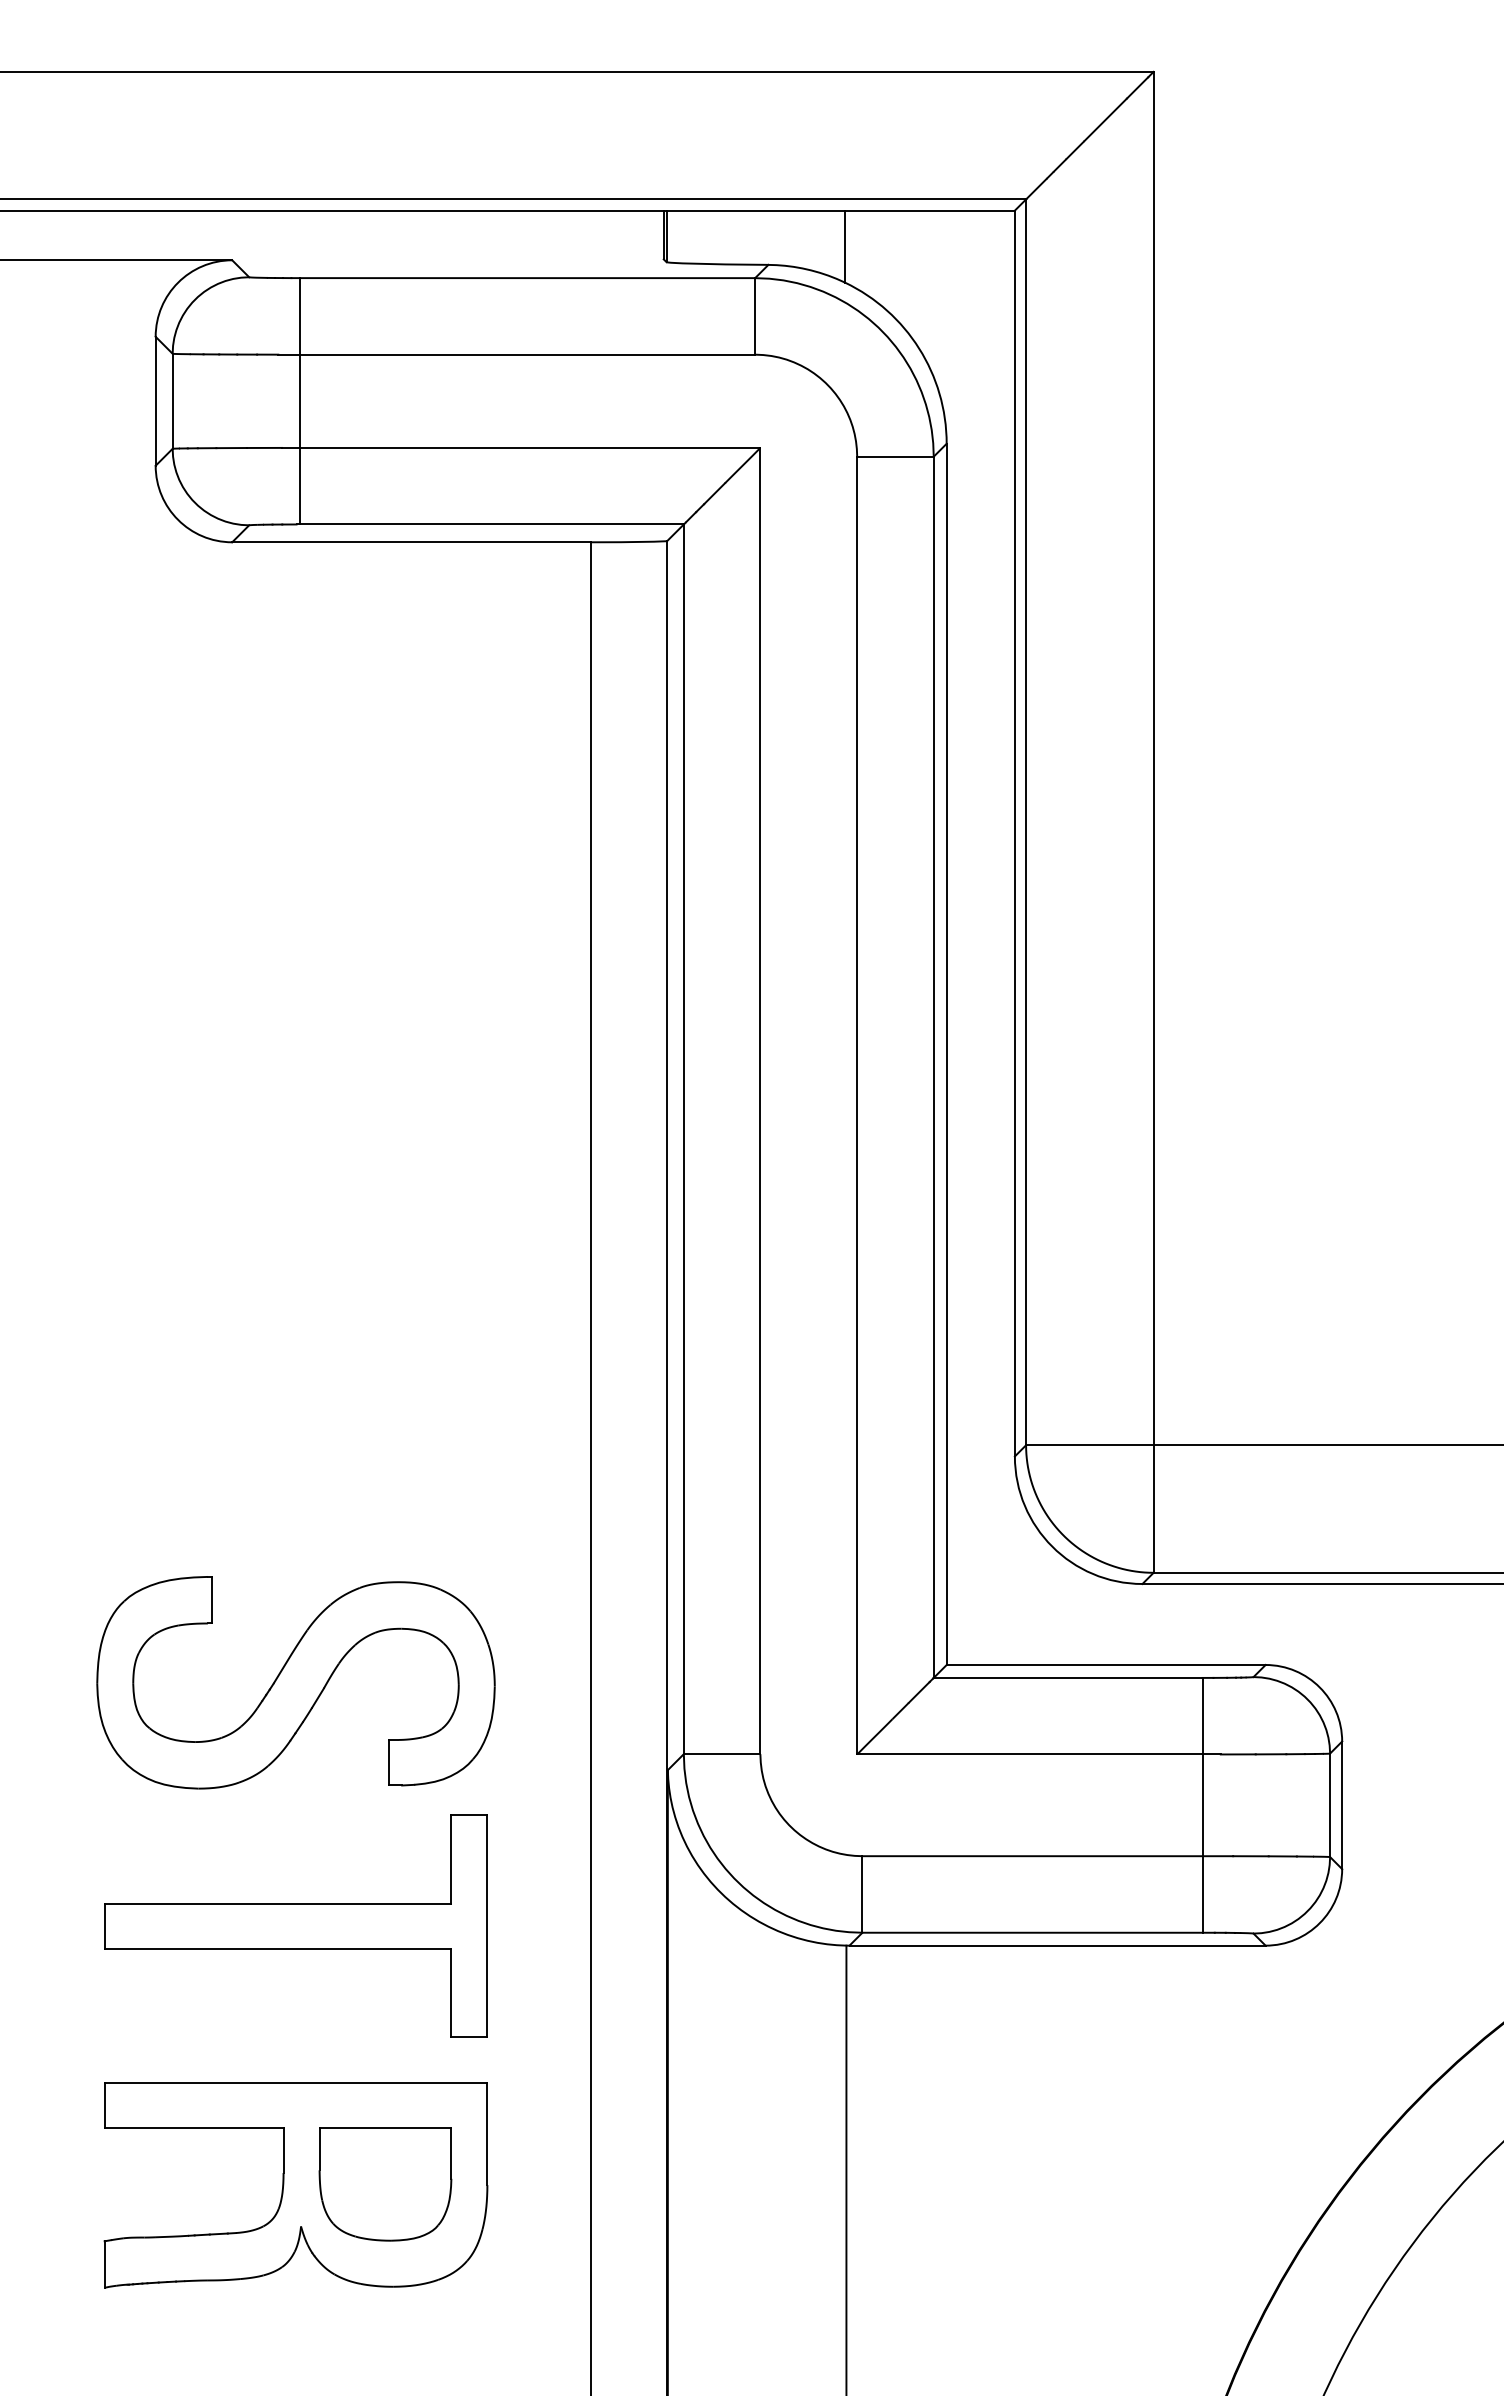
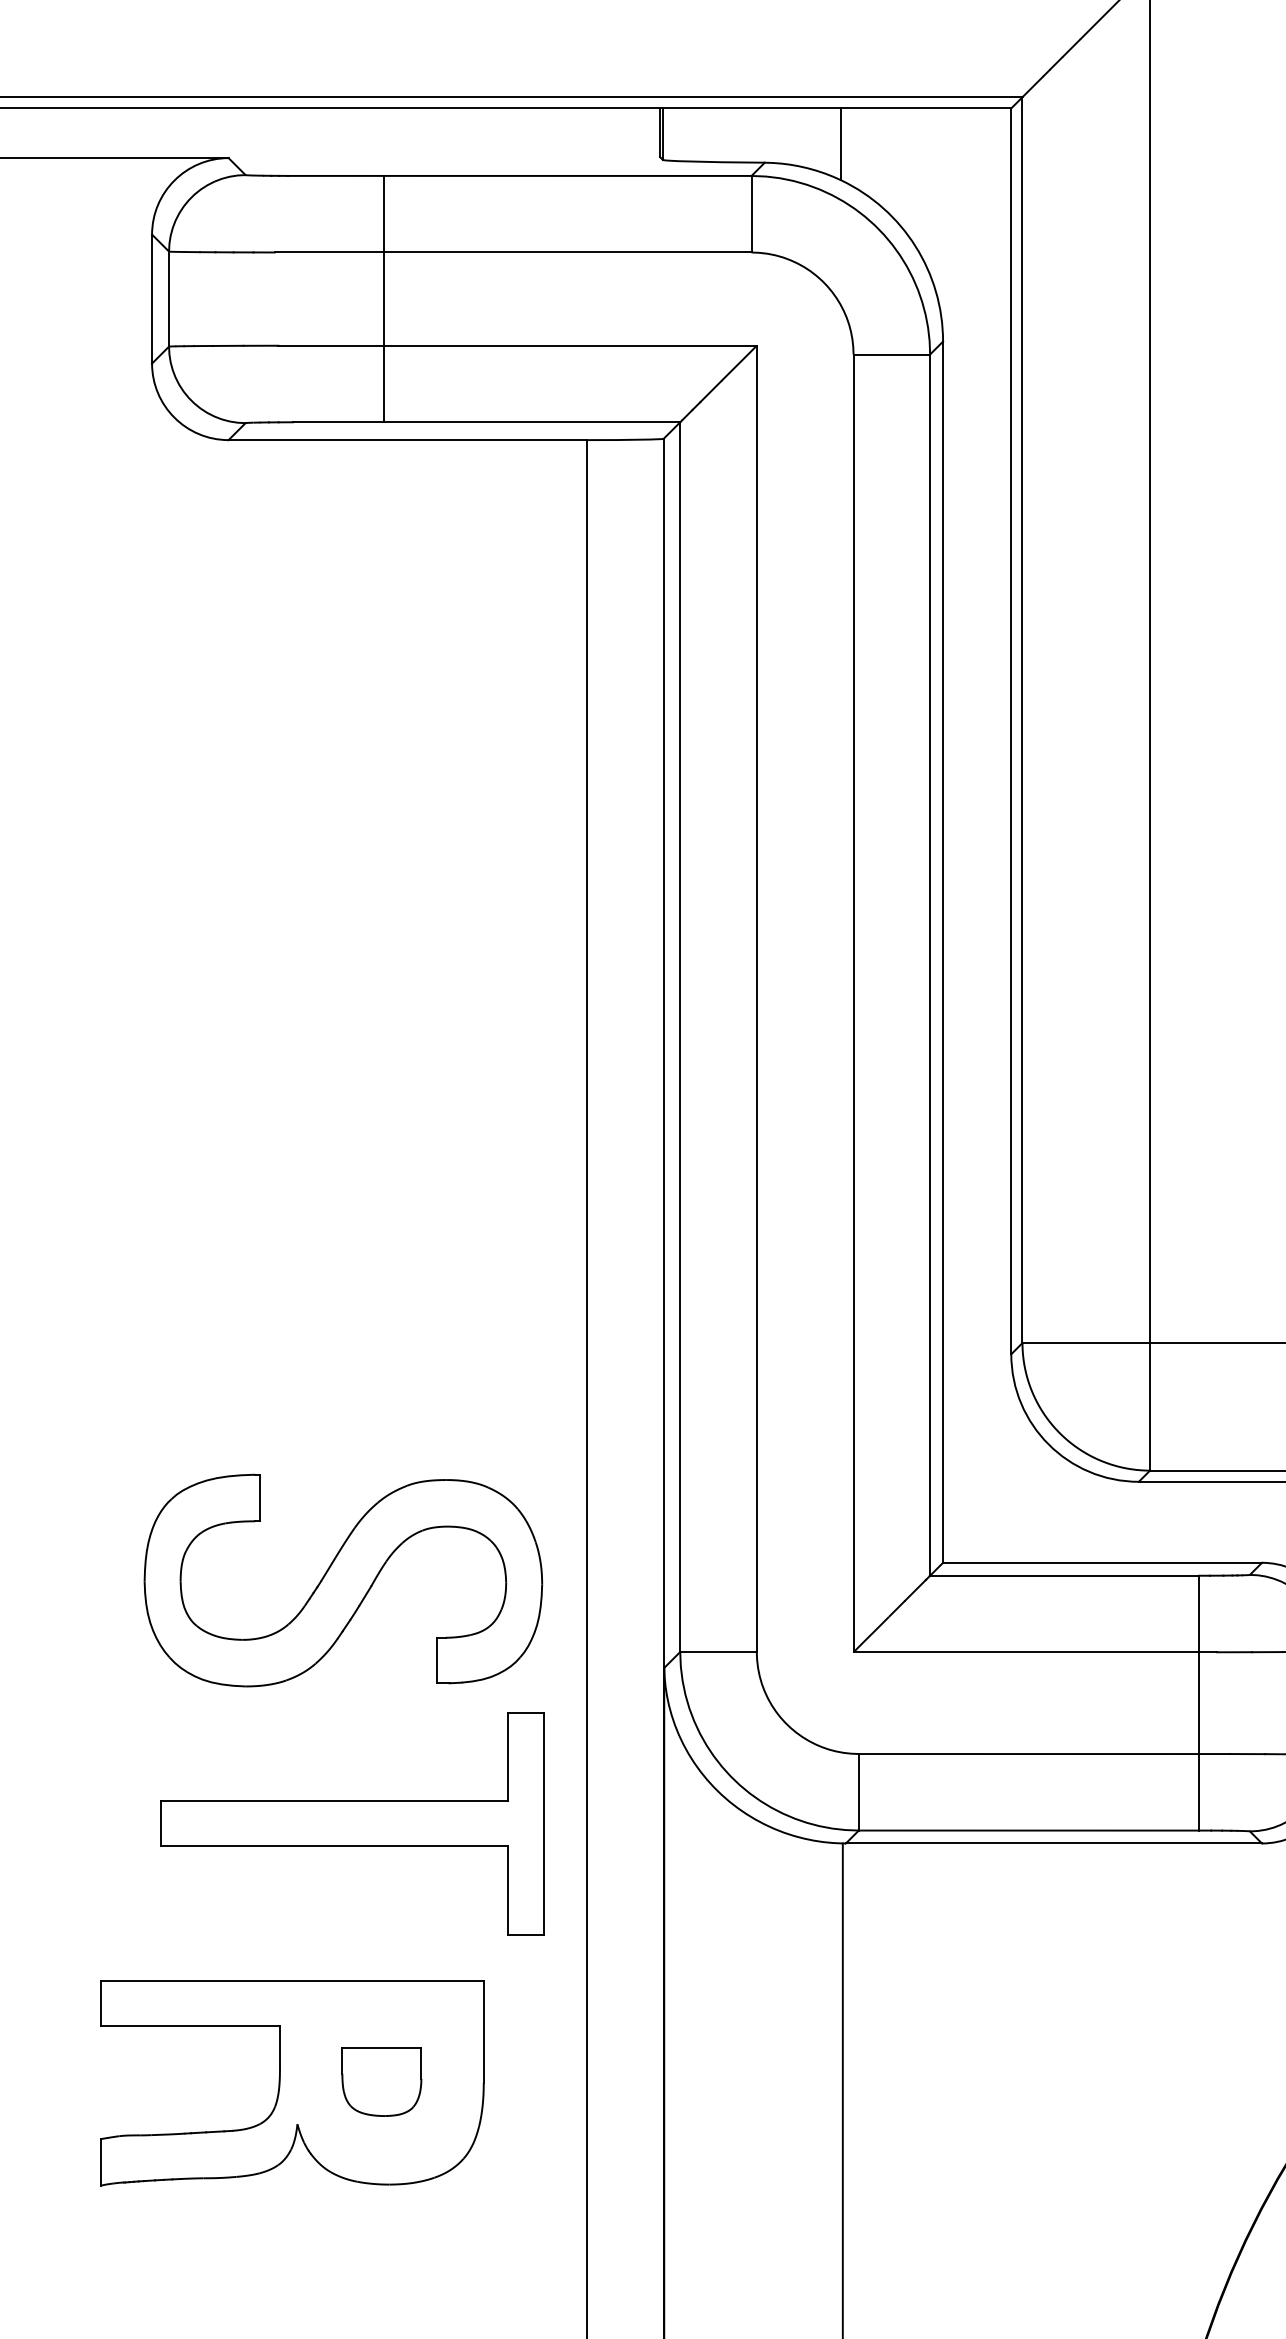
line: (300, 401) -> (383, 299), moved
part: (295, 1682) -> (342, 1580), moved
part: (295, 1925) -> (351, 1823), moved
part: (385, 2184) -> (381, 2082), size x0.6

